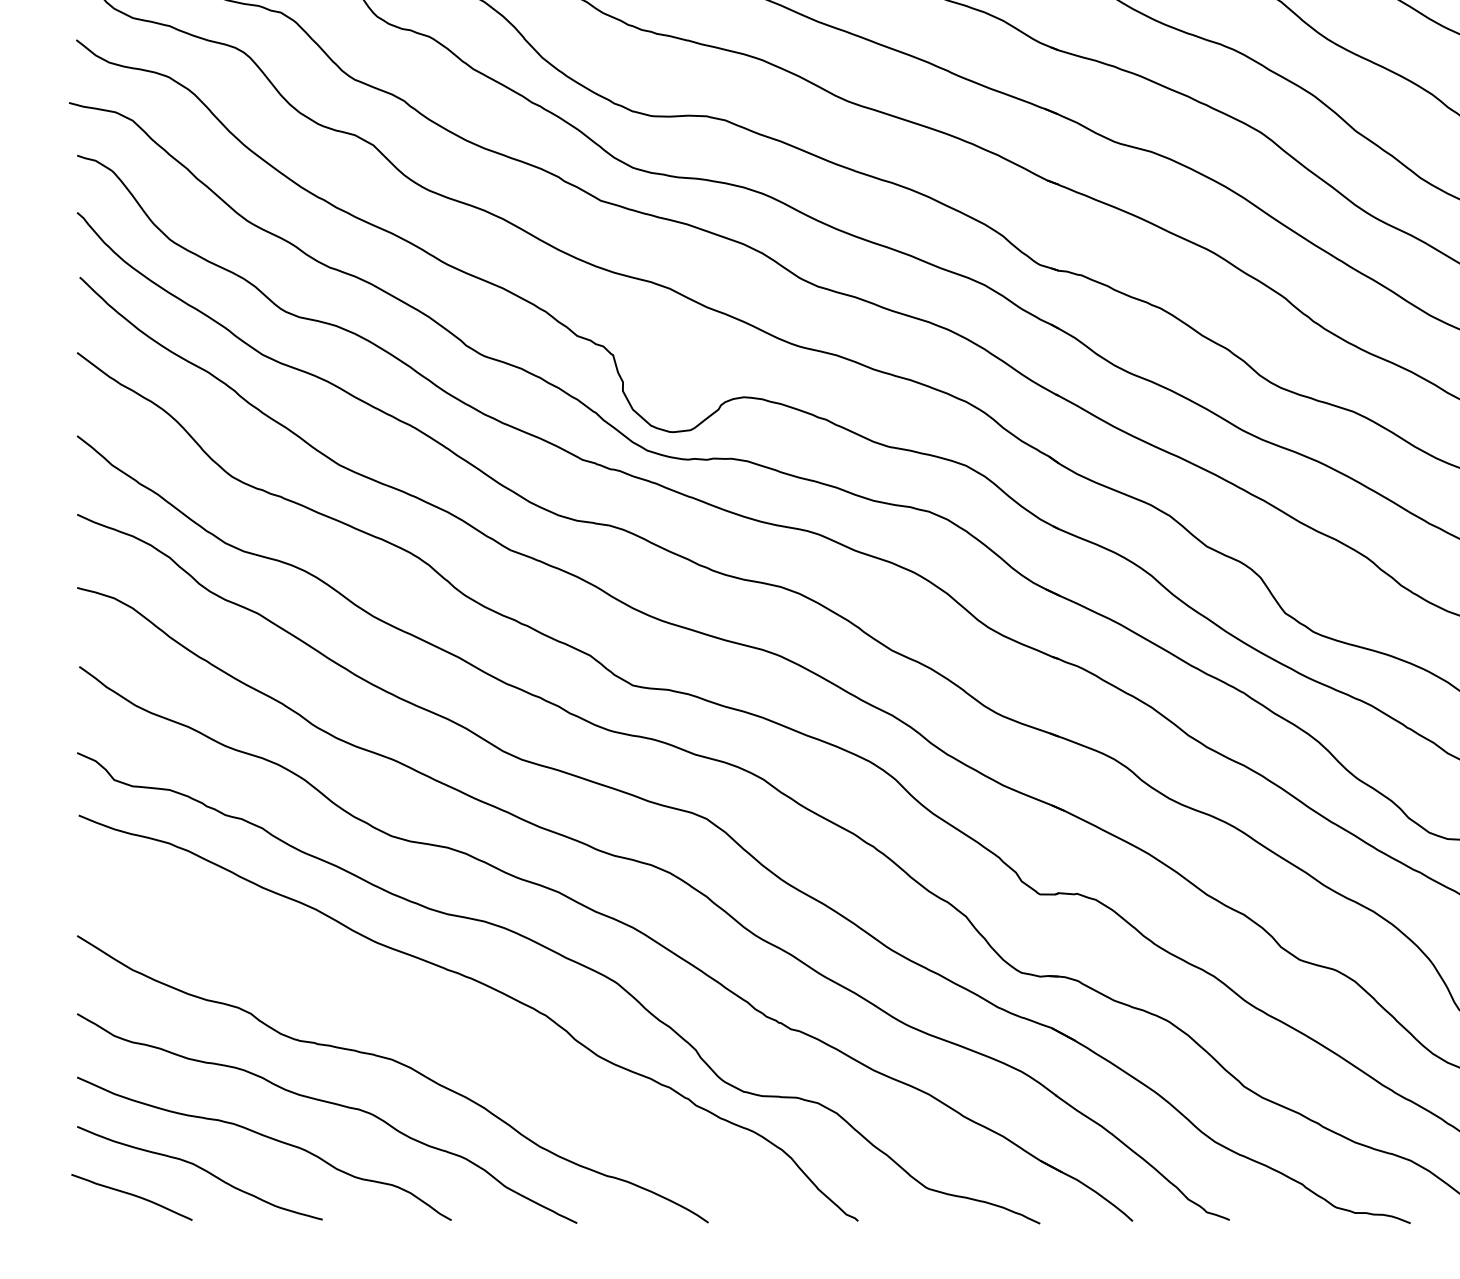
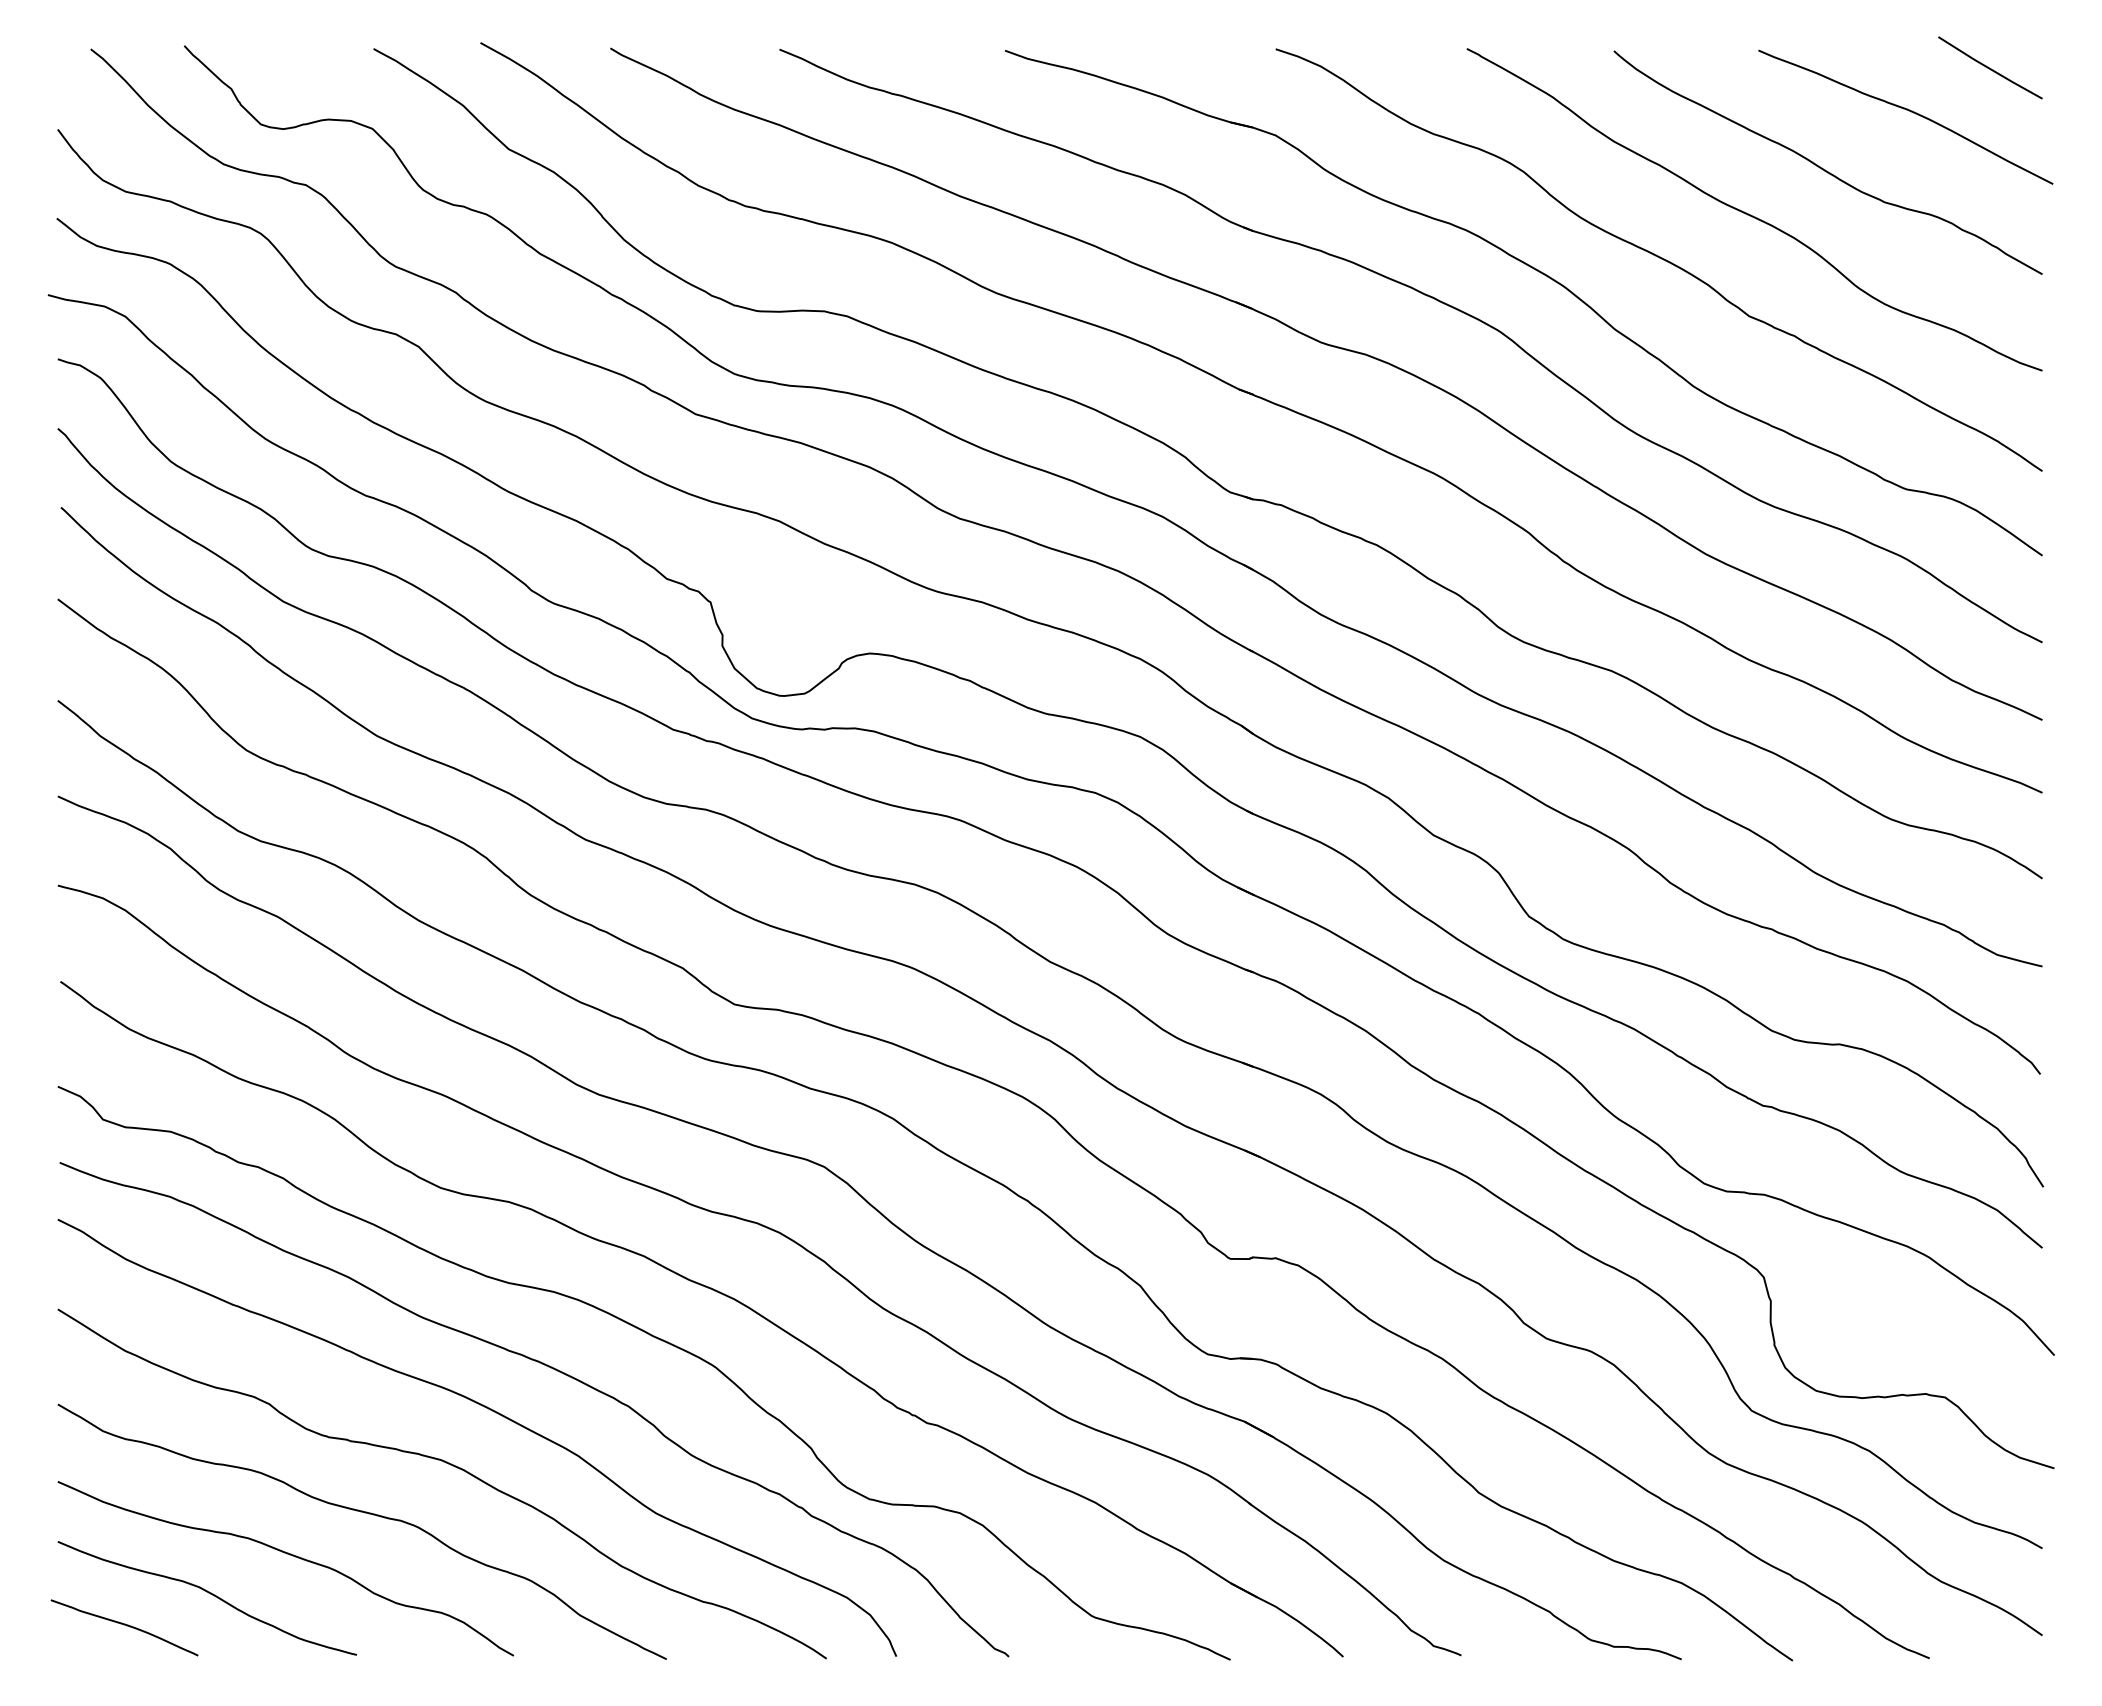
curve: (432, 1018) -> (490, 1410), added

